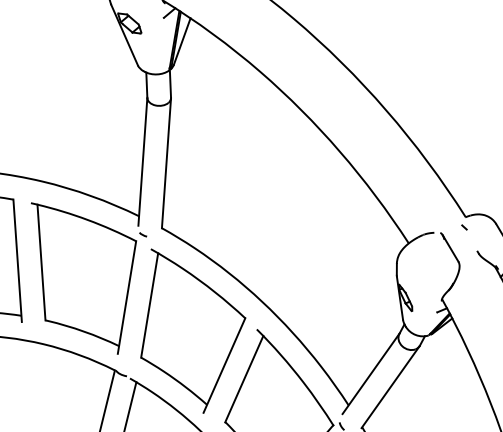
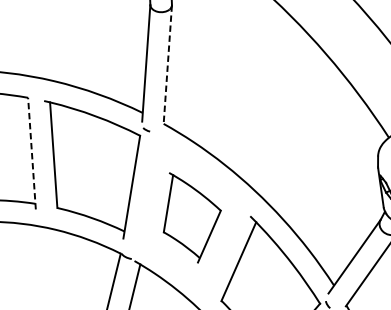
line: (166, 163) -> (167, 64), solid -> dashed
line: (17, 260) -> (31, 153), solid -> dashed
part: (193, 330) -> (192, 217), size x0.6

